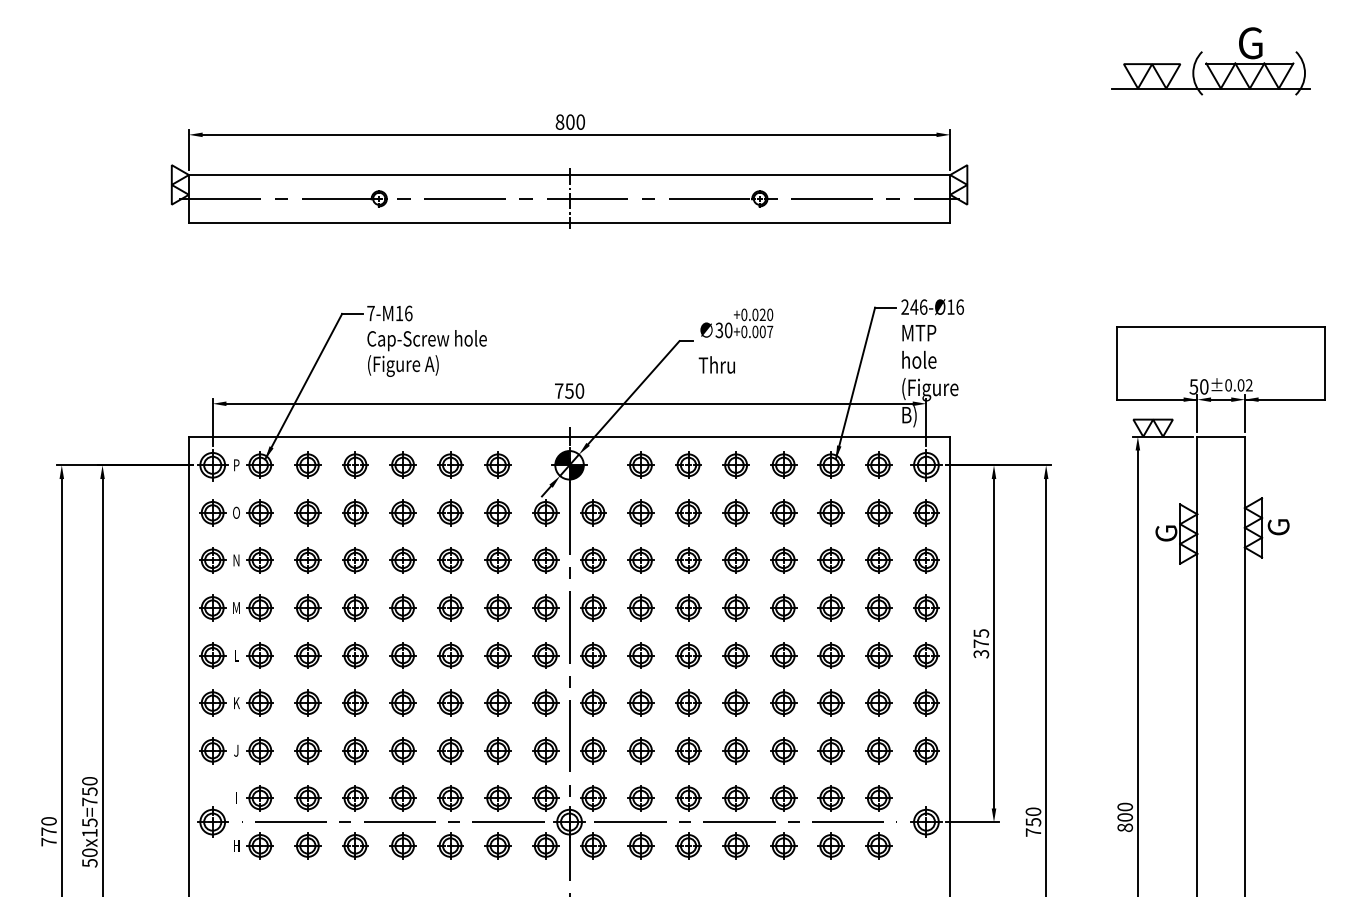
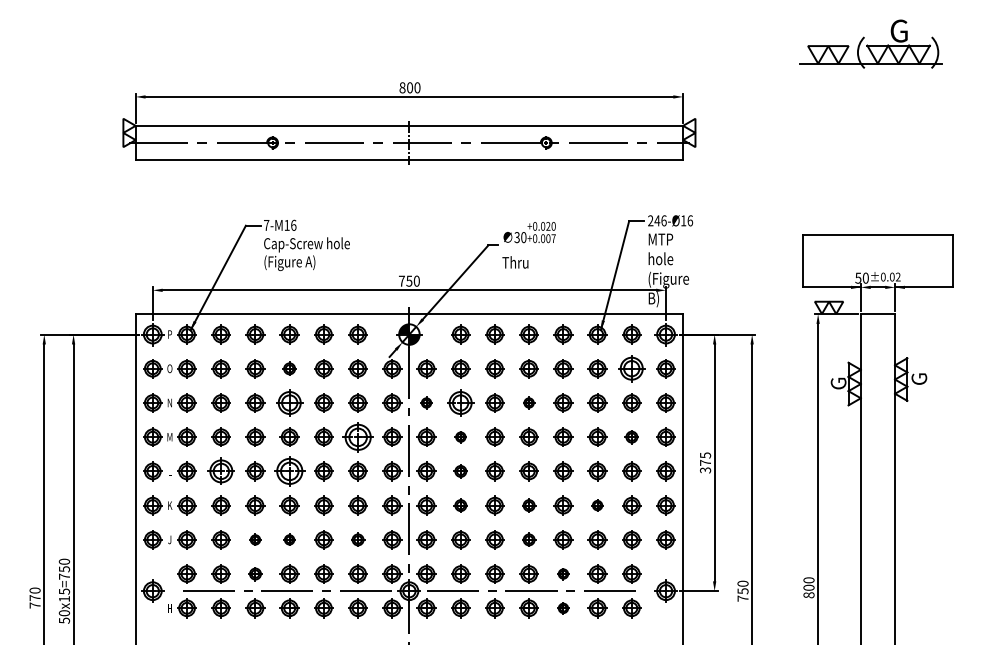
part: (402, 512) -> (289, 368), size x0.7
part: (878, 512) -> (631, 368), size x1.4
part: (402, 559) -> (289, 402), size x1.4
part: (593, 559) -> (426, 402), size x0.6
part: (640, 559) -> (460, 402), size x1.4
part: (735, 559) -> (528, 402), size x0.6
part: (497, 607) -> (357, 436), size x1.6
part: (640, 607) -> (460, 436), size x0.6
part: (878, 607) -> (631, 436), size x0.7
part: (306, 655) -> (220, 471), size x1.4
part: (402, 655) -> (289, 471), size x1.6
part: (640, 655) -> (460, 471), size x0.7
part: (640, 702) -> (460, 505), size x0.7
part: (735, 702) -> (528, 505), size x0.7
part: (831, 702) -> (597, 505), size x0.6
part: (355, 750) -> (255, 539), size x0.6
part: (402, 750) -> (289, 539), size x0.6
part: (497, 750) -> (357, 539), size x0.7
part: (735, 750) -> (528, 539), size x0.7
part: (355, 797) -> (255, 573), size x0.7
part: (783, 797) -> (563, 573), size x0.6
part: (783, 846) -> (563, 608), size x0.6

